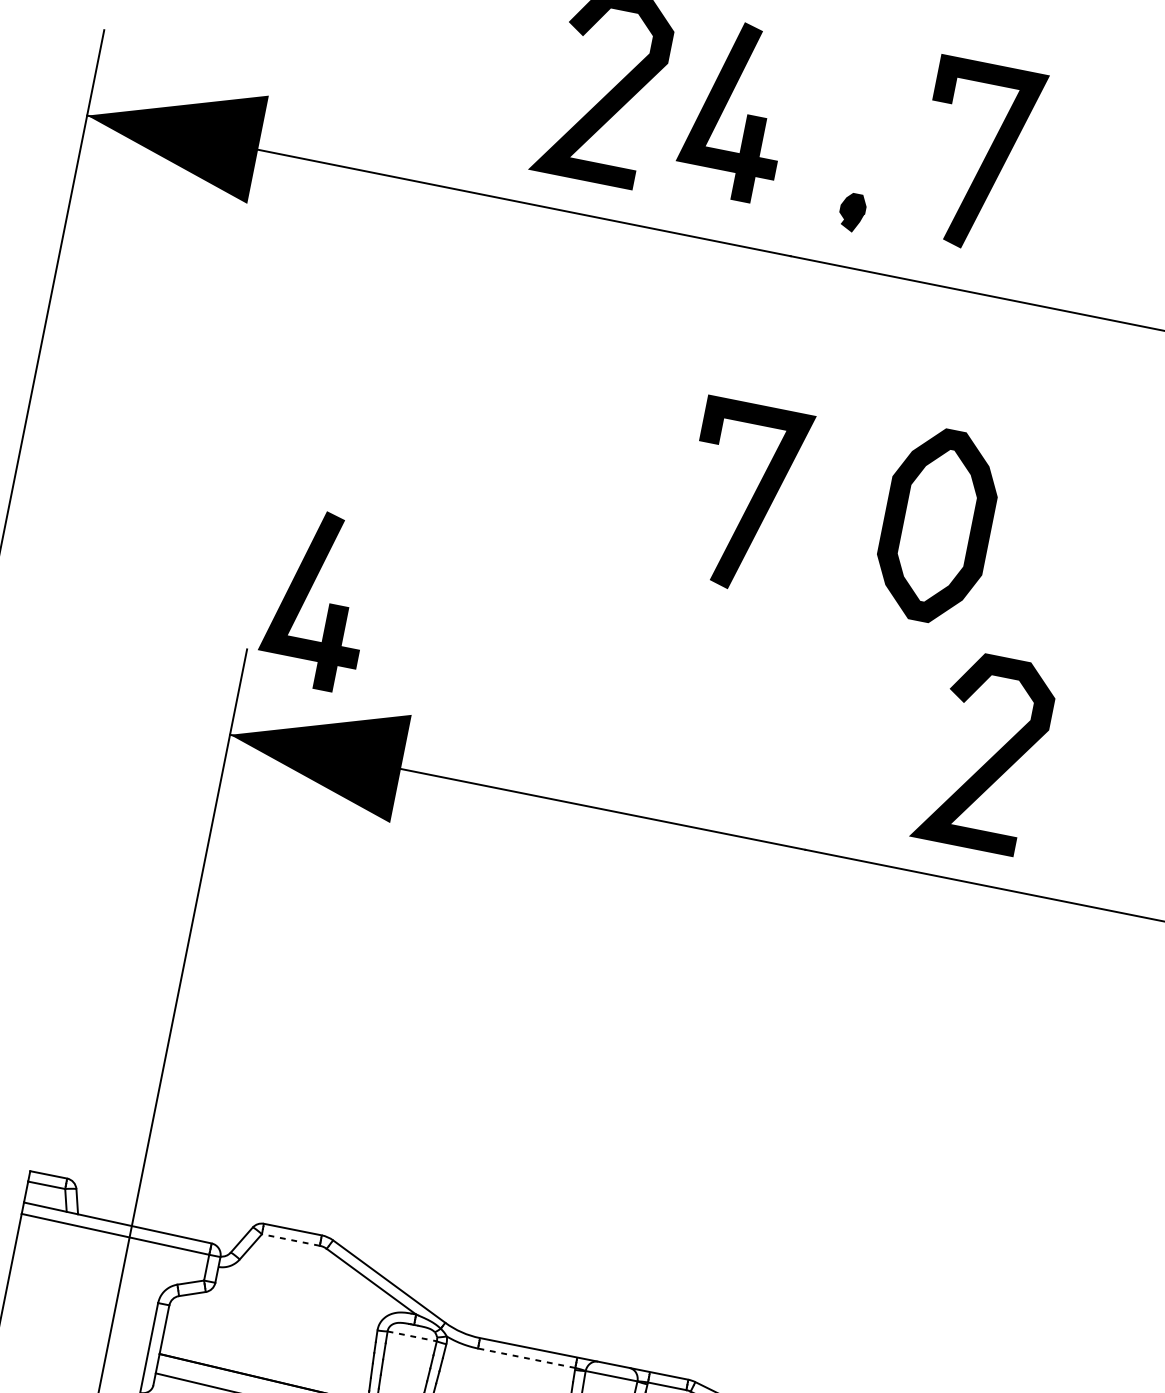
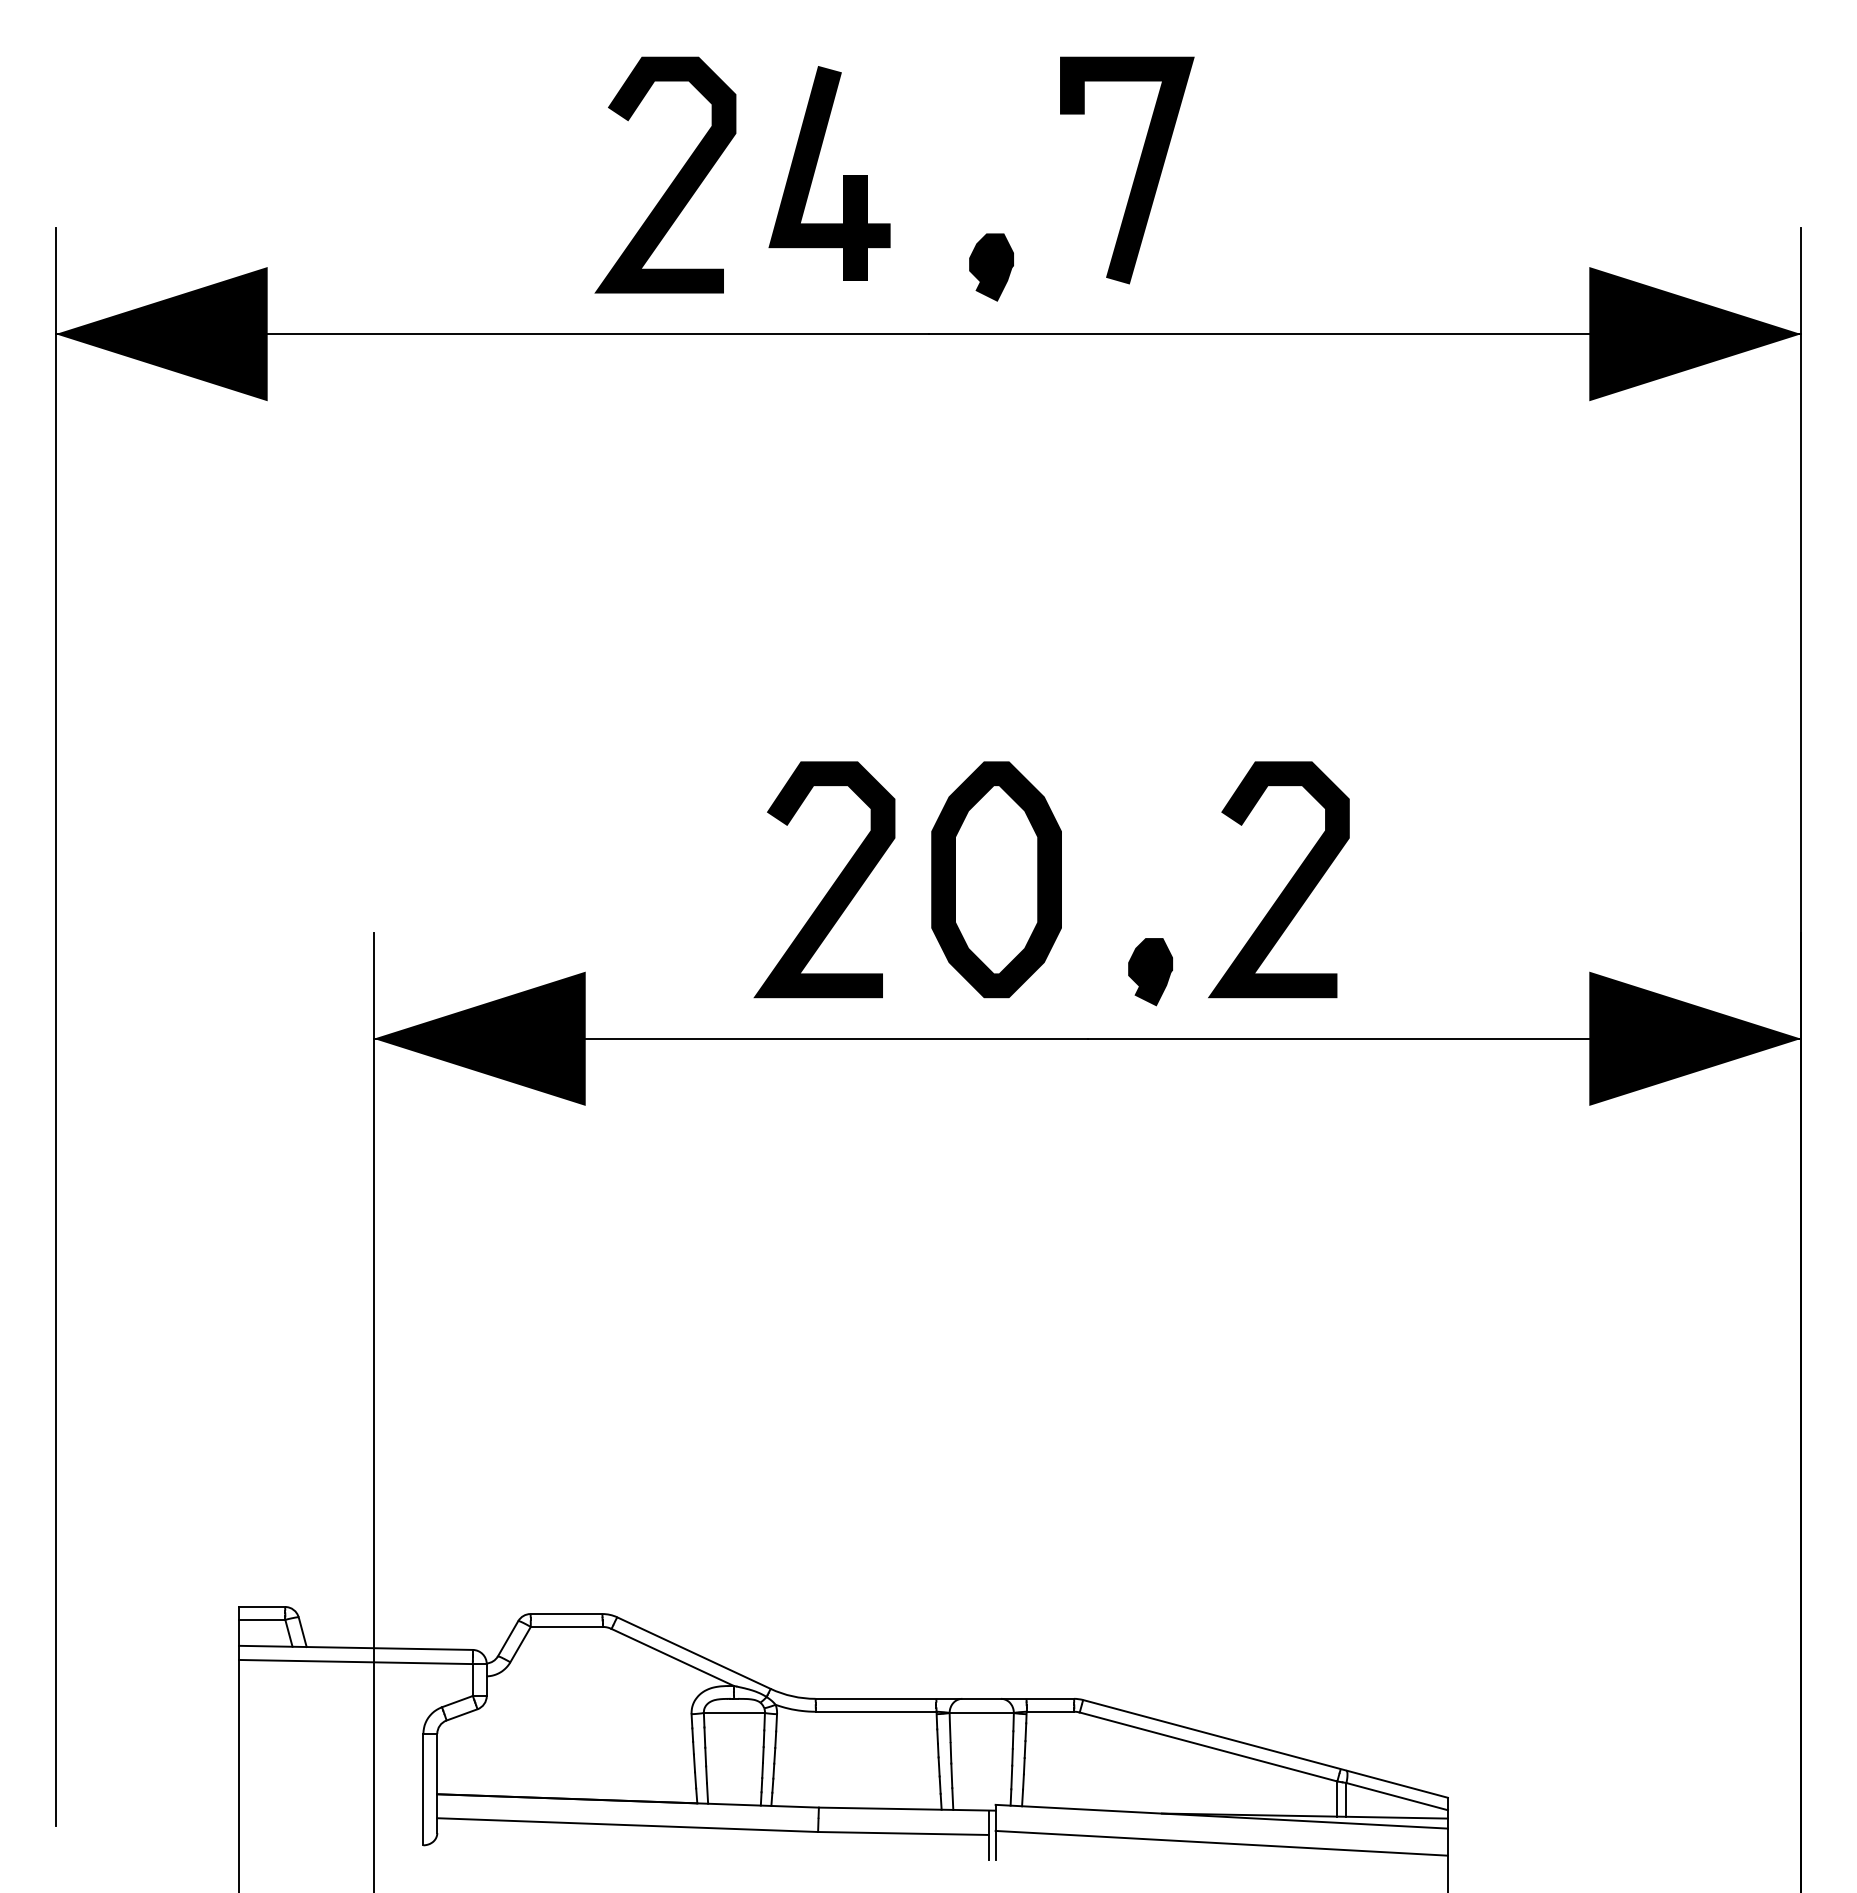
part: (852, 212) -> (991, 267), size x1.43
line: (750, 500) -> (938, 635), removed
part: (937, 525) -> (996, 879), moved
part: (329, 603) -> (461, 858), removed
curve: (624, 684) -> (832, 884), added
part: (866, 806) -> (1150, 972), added
line: (290, 1239) -> (566, 1626), dashed -> solid
line: (412, 1336) -> (734, 1712), dashed -> solid
line: (526, 1357) -> (875, 1711), dashed -> solid

